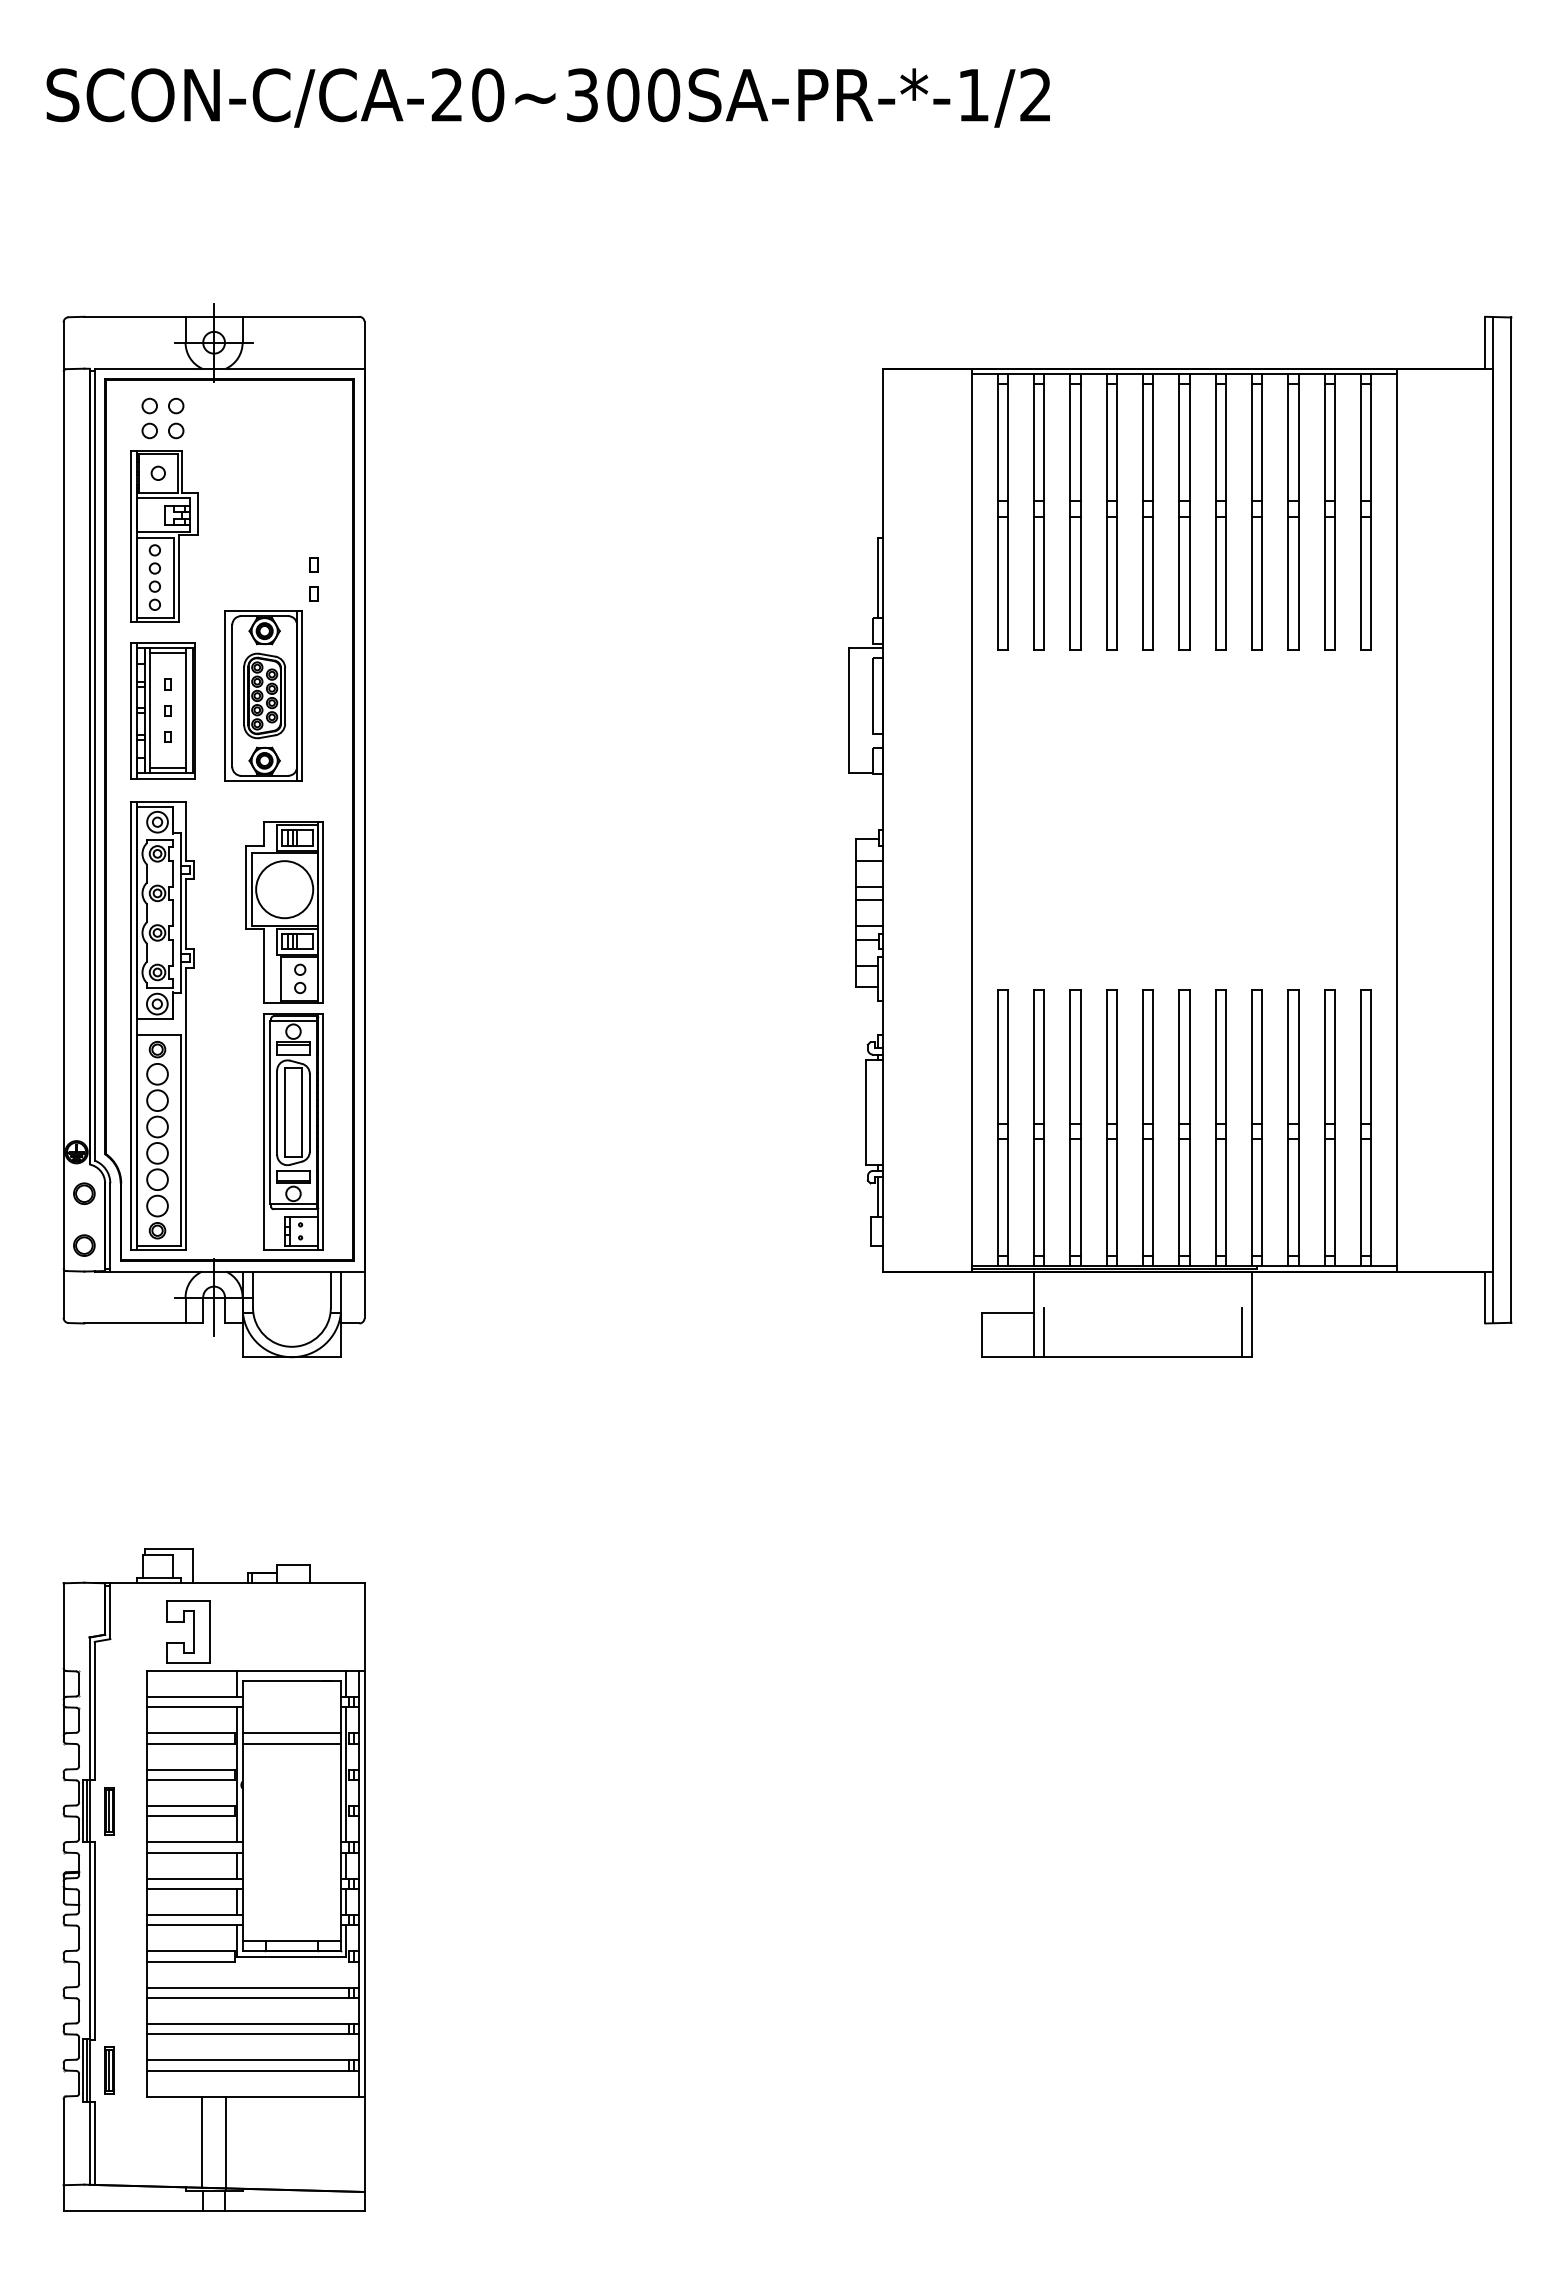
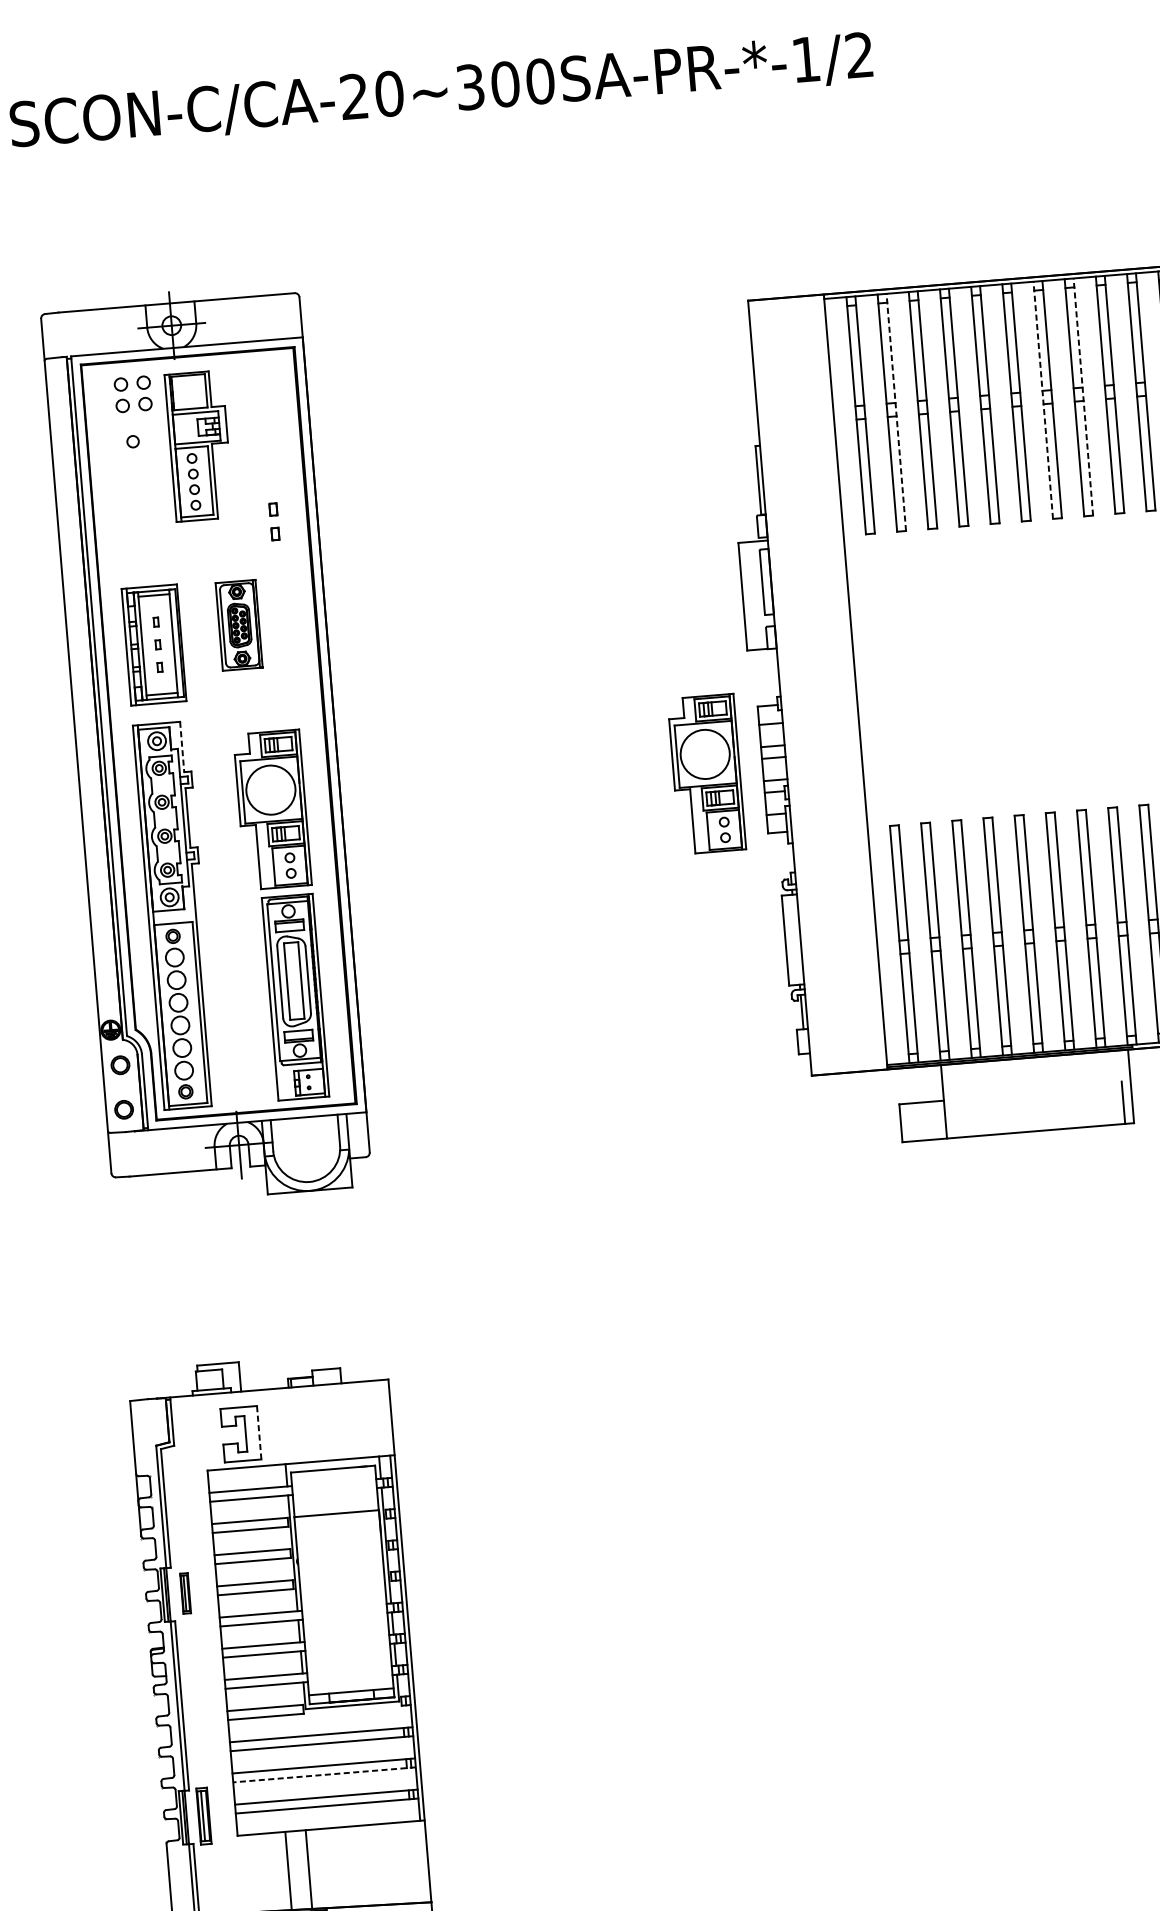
line: (1044, 511) -> (896, 411), solid -> dashed
line: (1215, 511) -> (1043, 399), solid -> dashed
line: (1262, 511) -> (1083, 396), solid -> dashed
part: (164, 536) -> (199, 445), moved
part: (263, 695) -> (239, 624), size x0.6
line: (186, 831) -> (182, 747), solid -> dashed
part: (790, 912) -> (706, 774), added
line: (1044, 1332) -> (954, 1116), removed
line: (209, 1631) -> (258, 1432), solid -> dashed
line: (291, 1743) -> (337, 1522), removed
line: (252, 2034) -> (324, 1775), solid -> dashed
part: (109, 2070) -> (203, 1816), size x1.4

